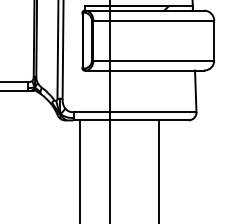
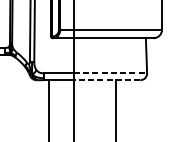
line: (153, 112) -> (110, 73), solid -> dashed
line: (149, 120) -> (107, 80), solid -> dashed

